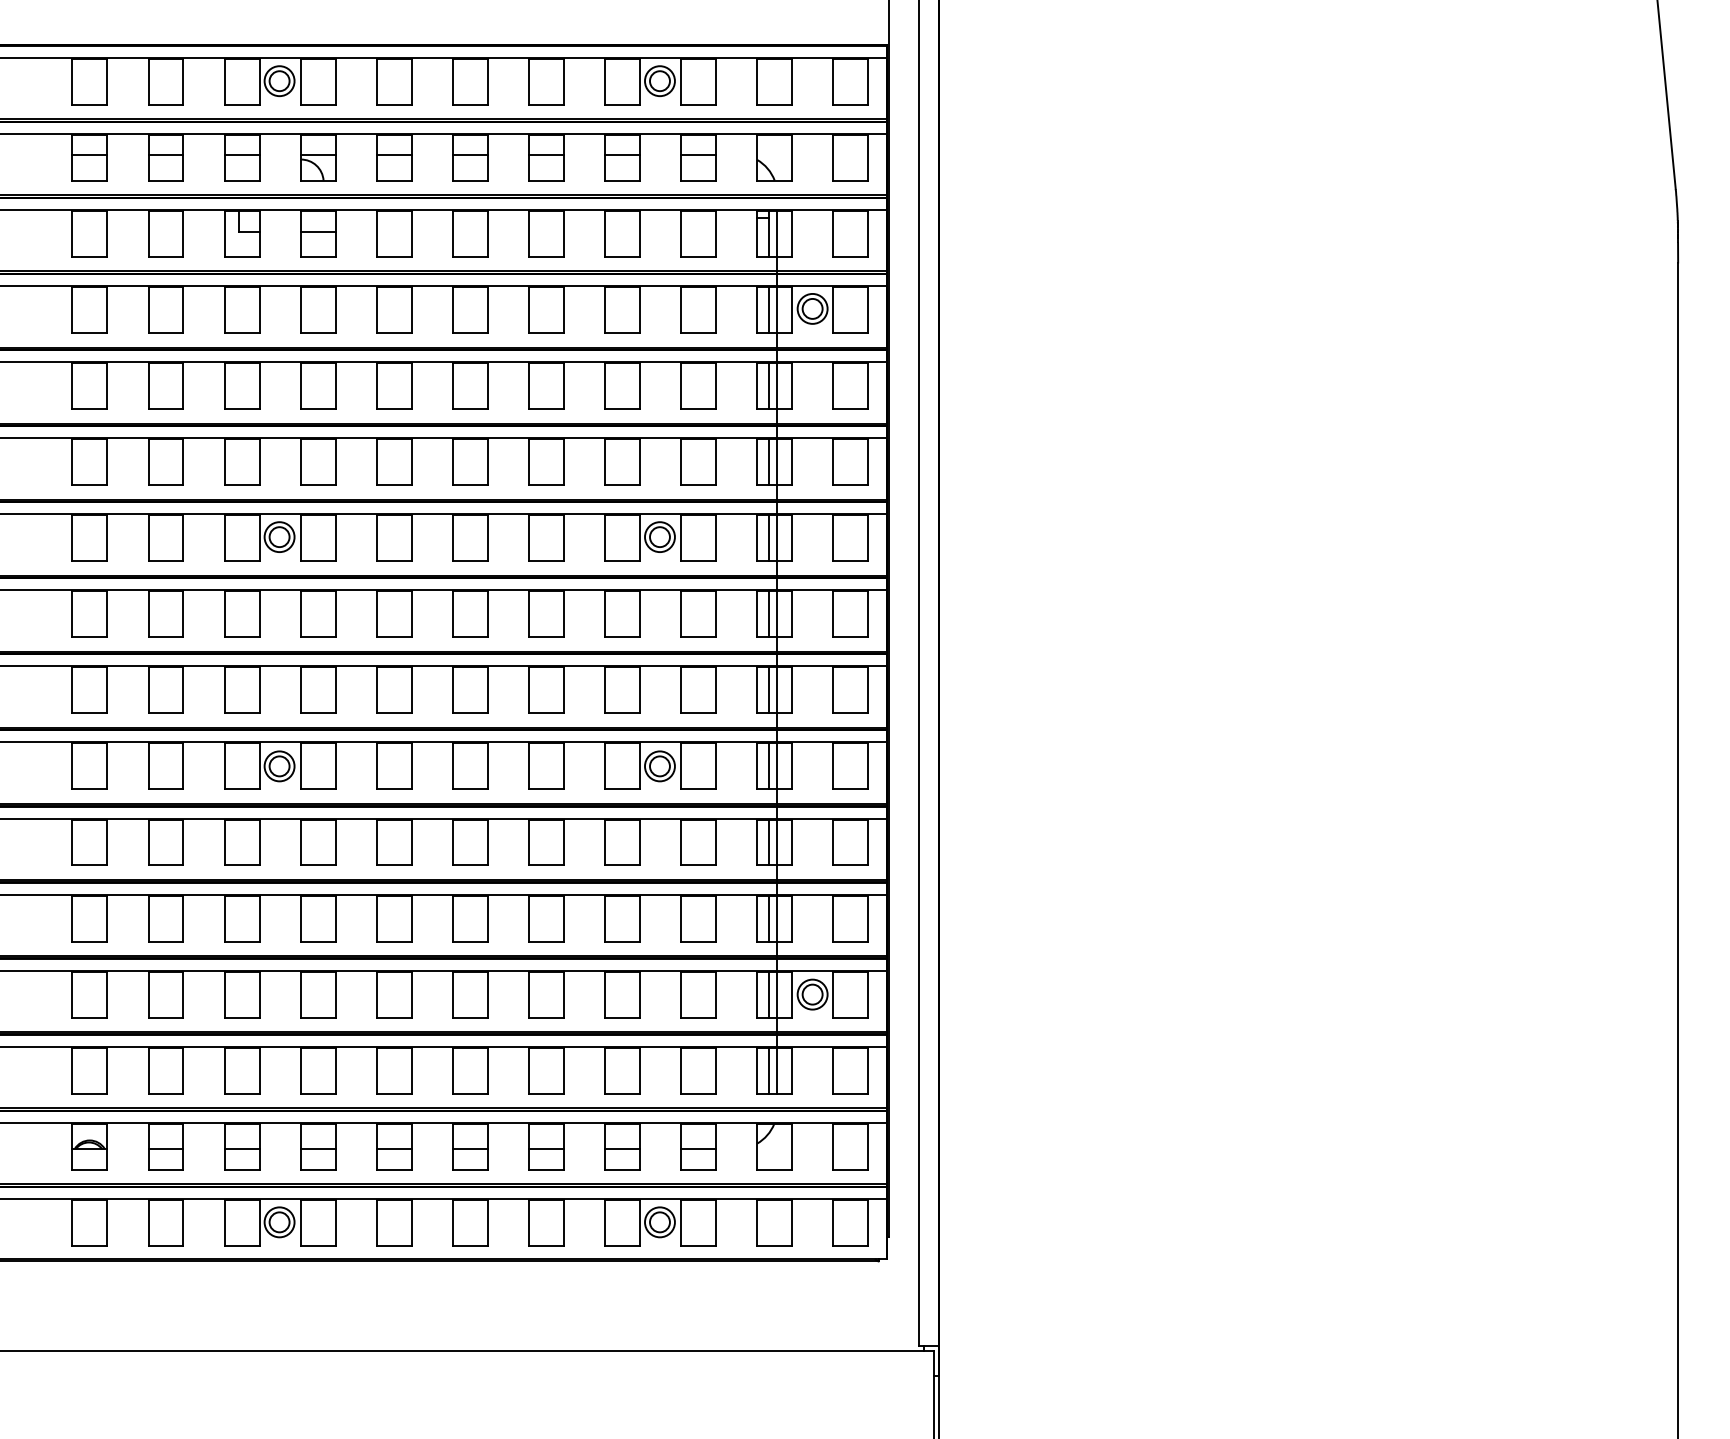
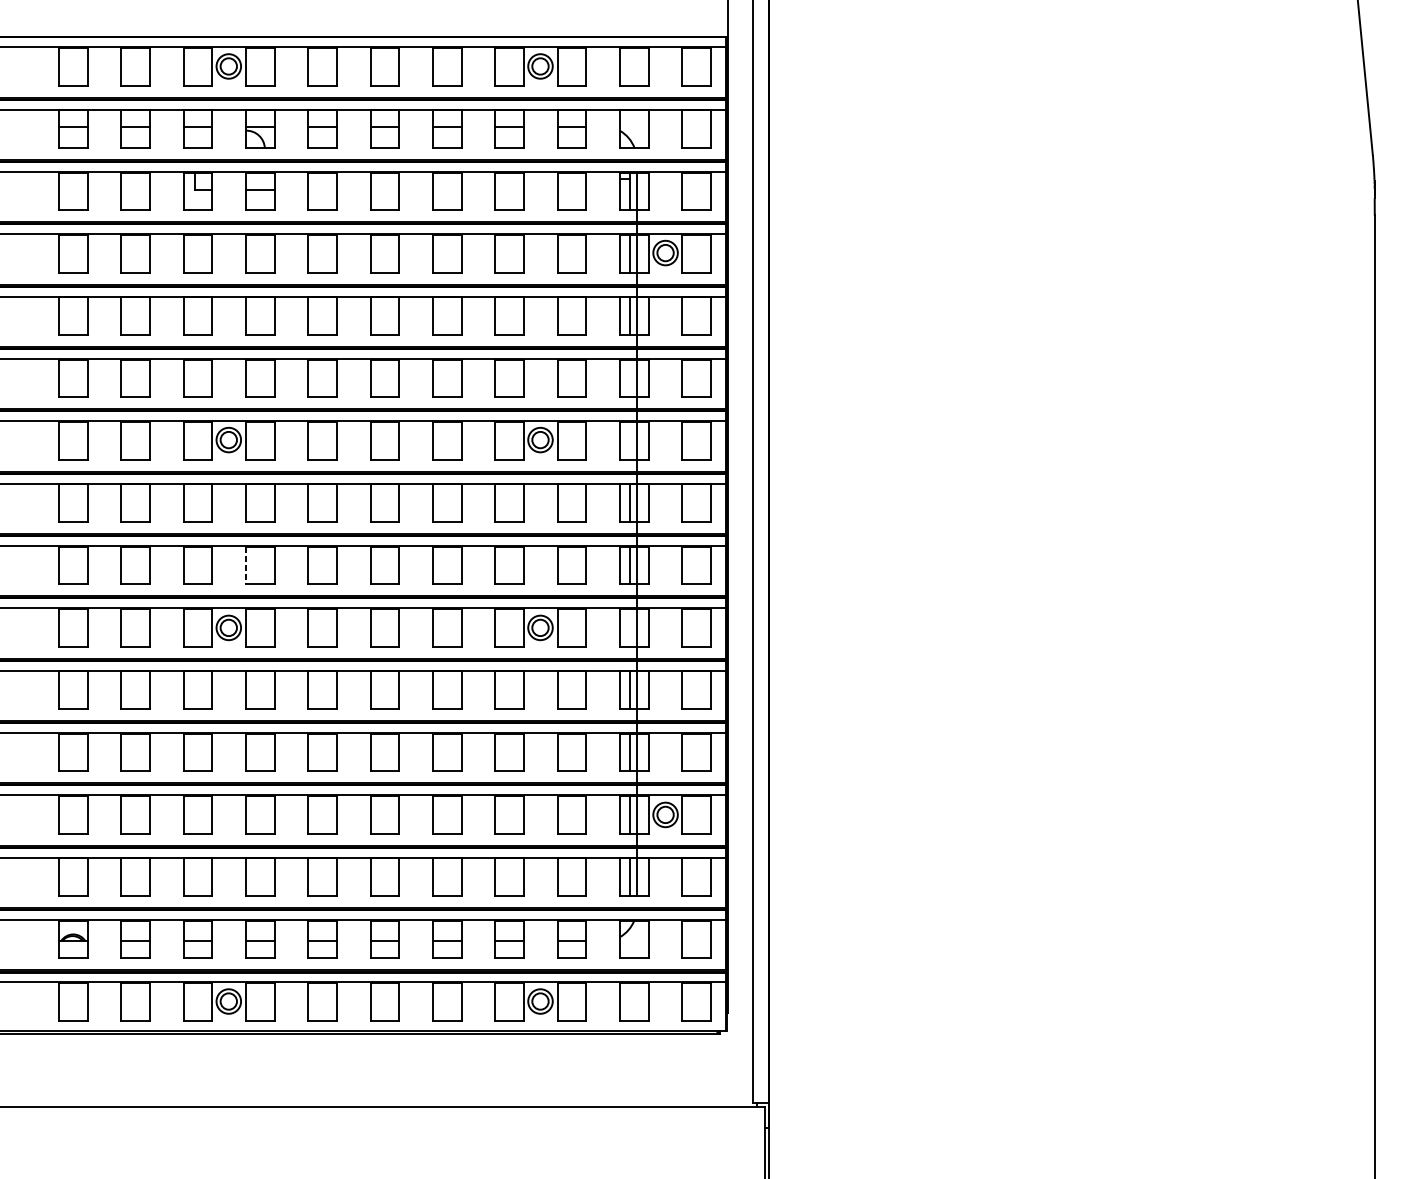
line: (768, 462) -> (629, 378), removed
line: (768, 538) -> (629, 441), removed
line: (300, 690) -> (245, 565), solid -> dashed
line: (768, 766) -> (629, 628), removed

